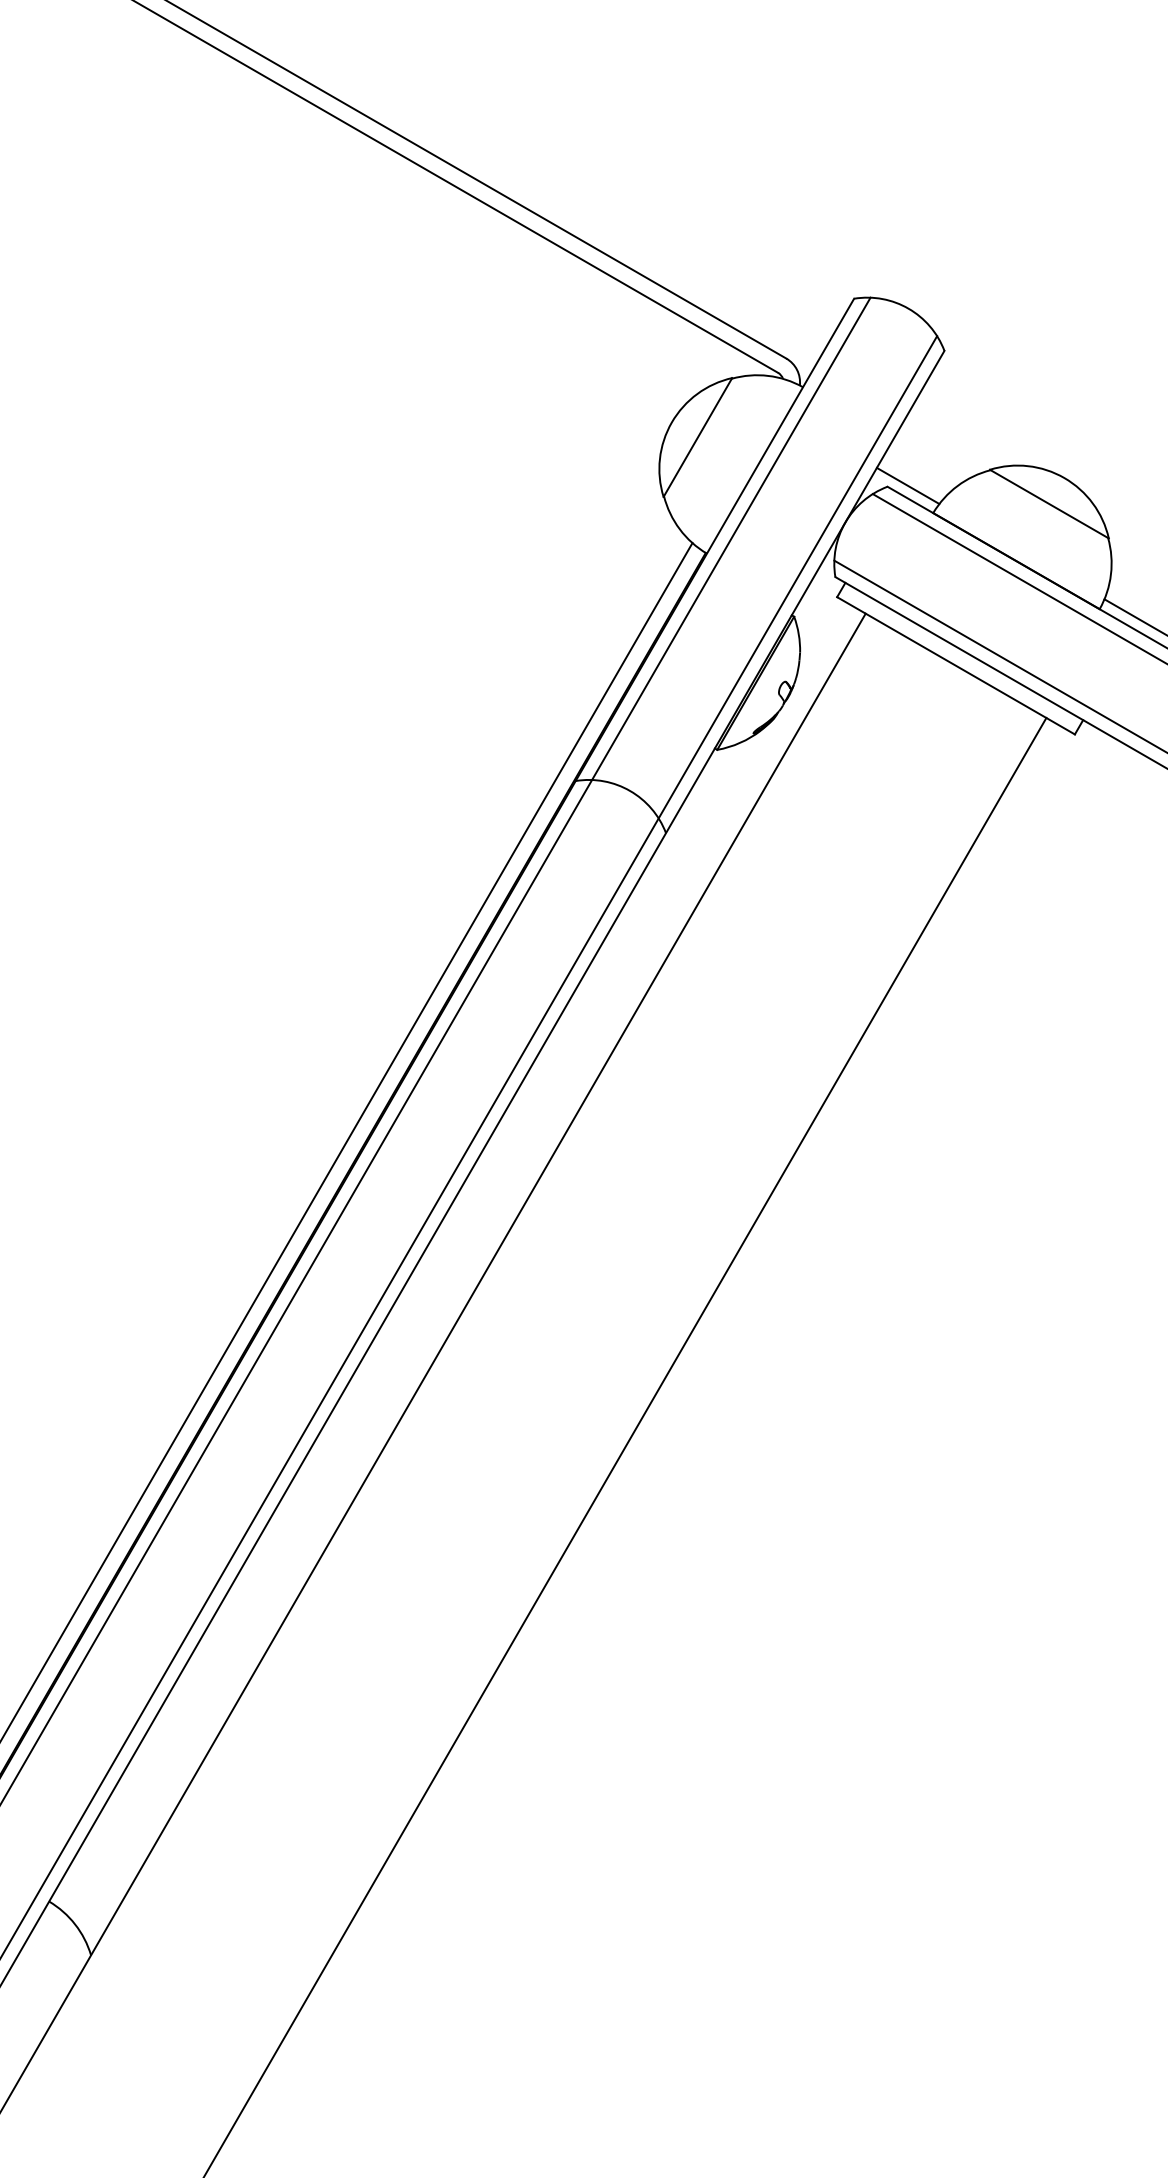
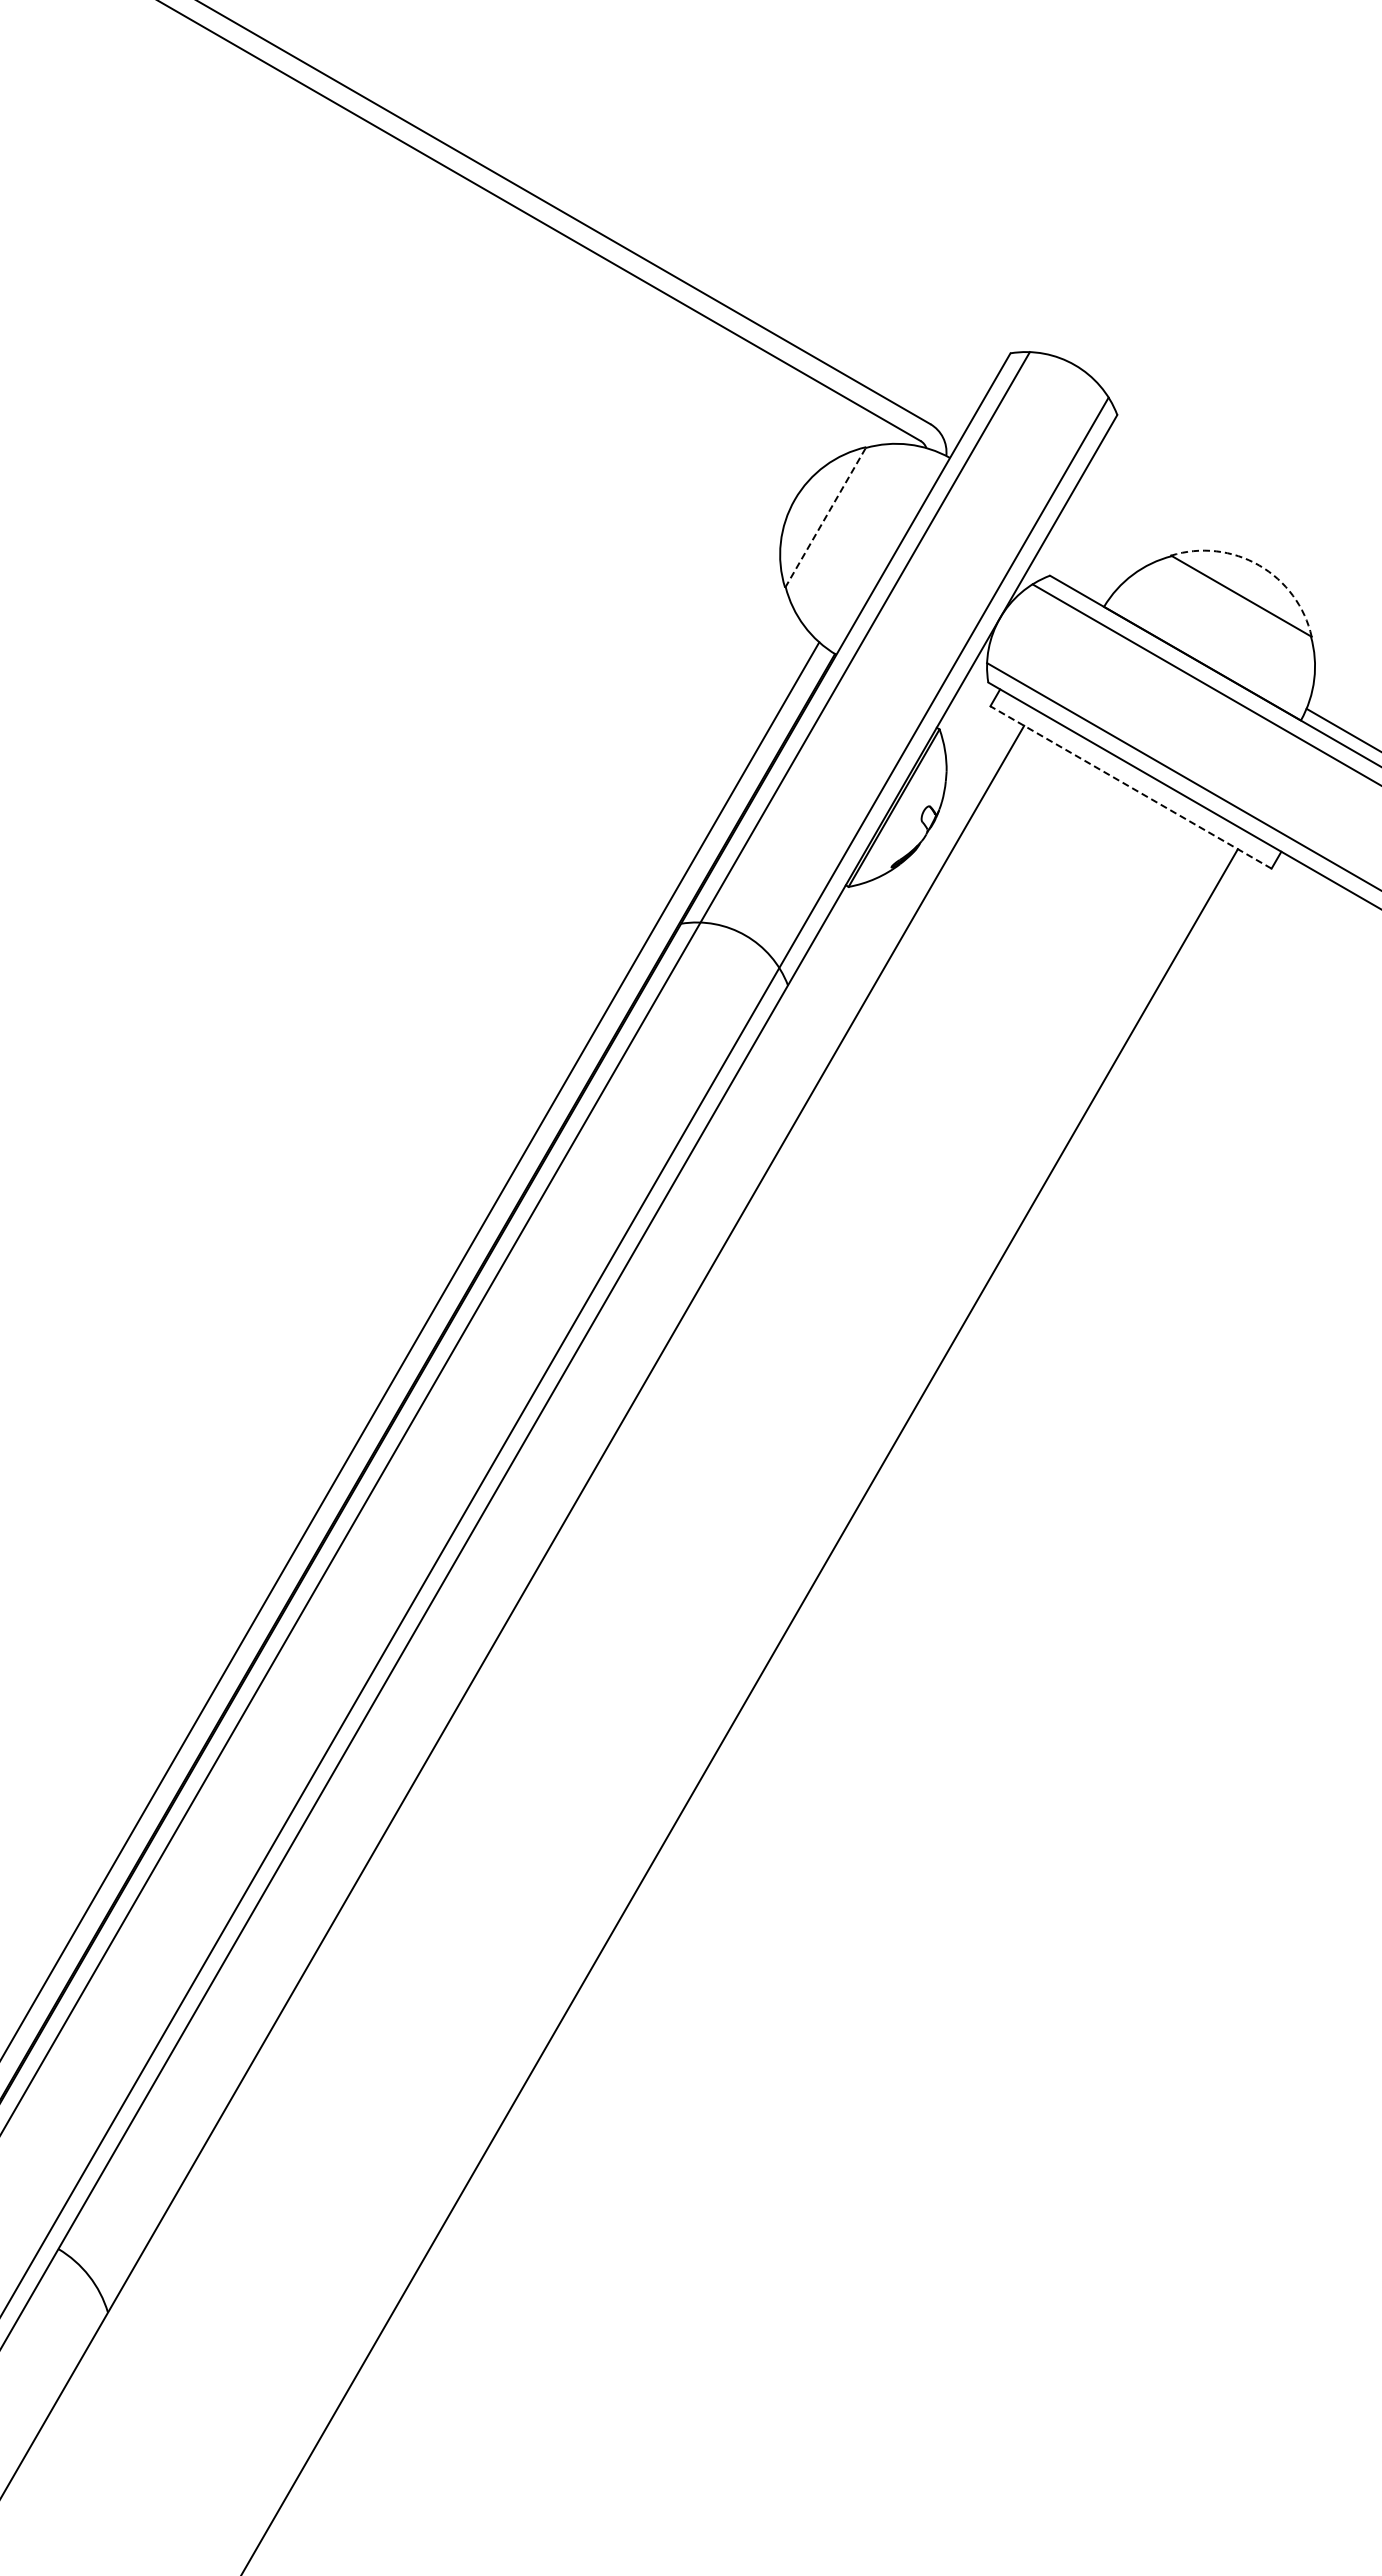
line: (697, 437) -> (825, 517), solid -> dashed
arc: (1064, 478) -> (1259, 565), solid -> dashed
line: (908, 485) -> (1074, 574), removed
line: (955, 665) -> (1130, 787), solid -> dashed

